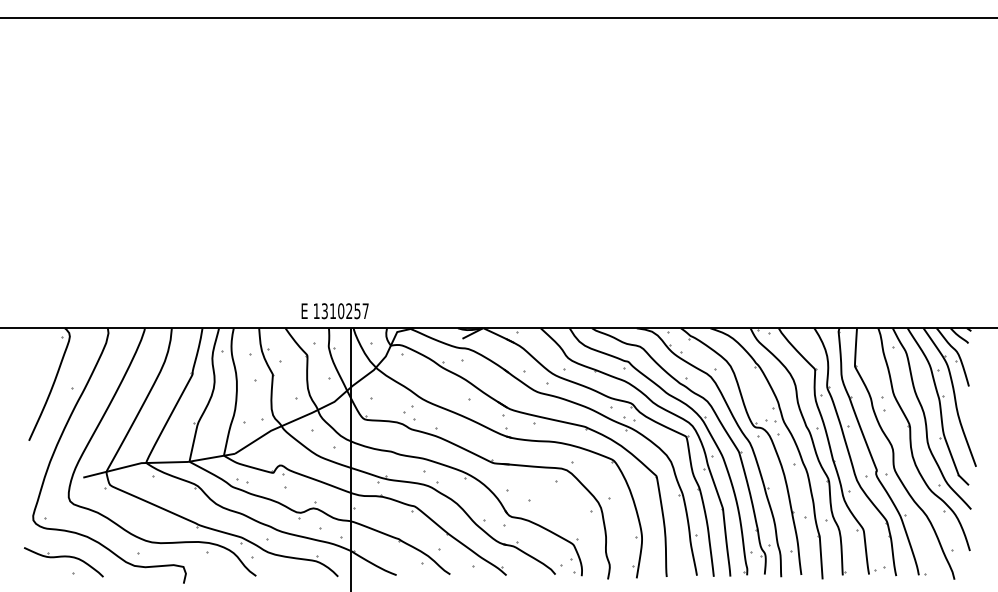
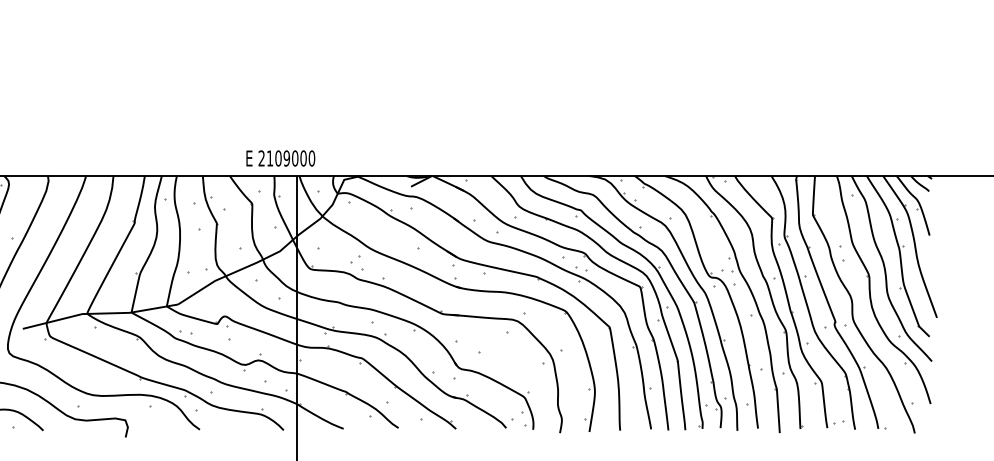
text: (340, 311) -> (286, 158), 1310257 -> 2109000

